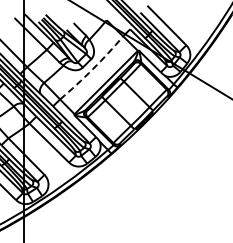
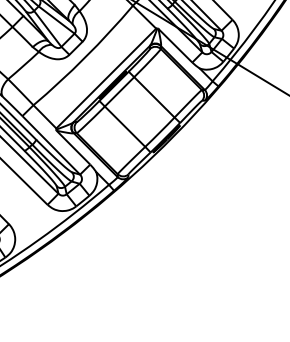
arc: (92, 69) -> (84, 58), dashed -> solid

